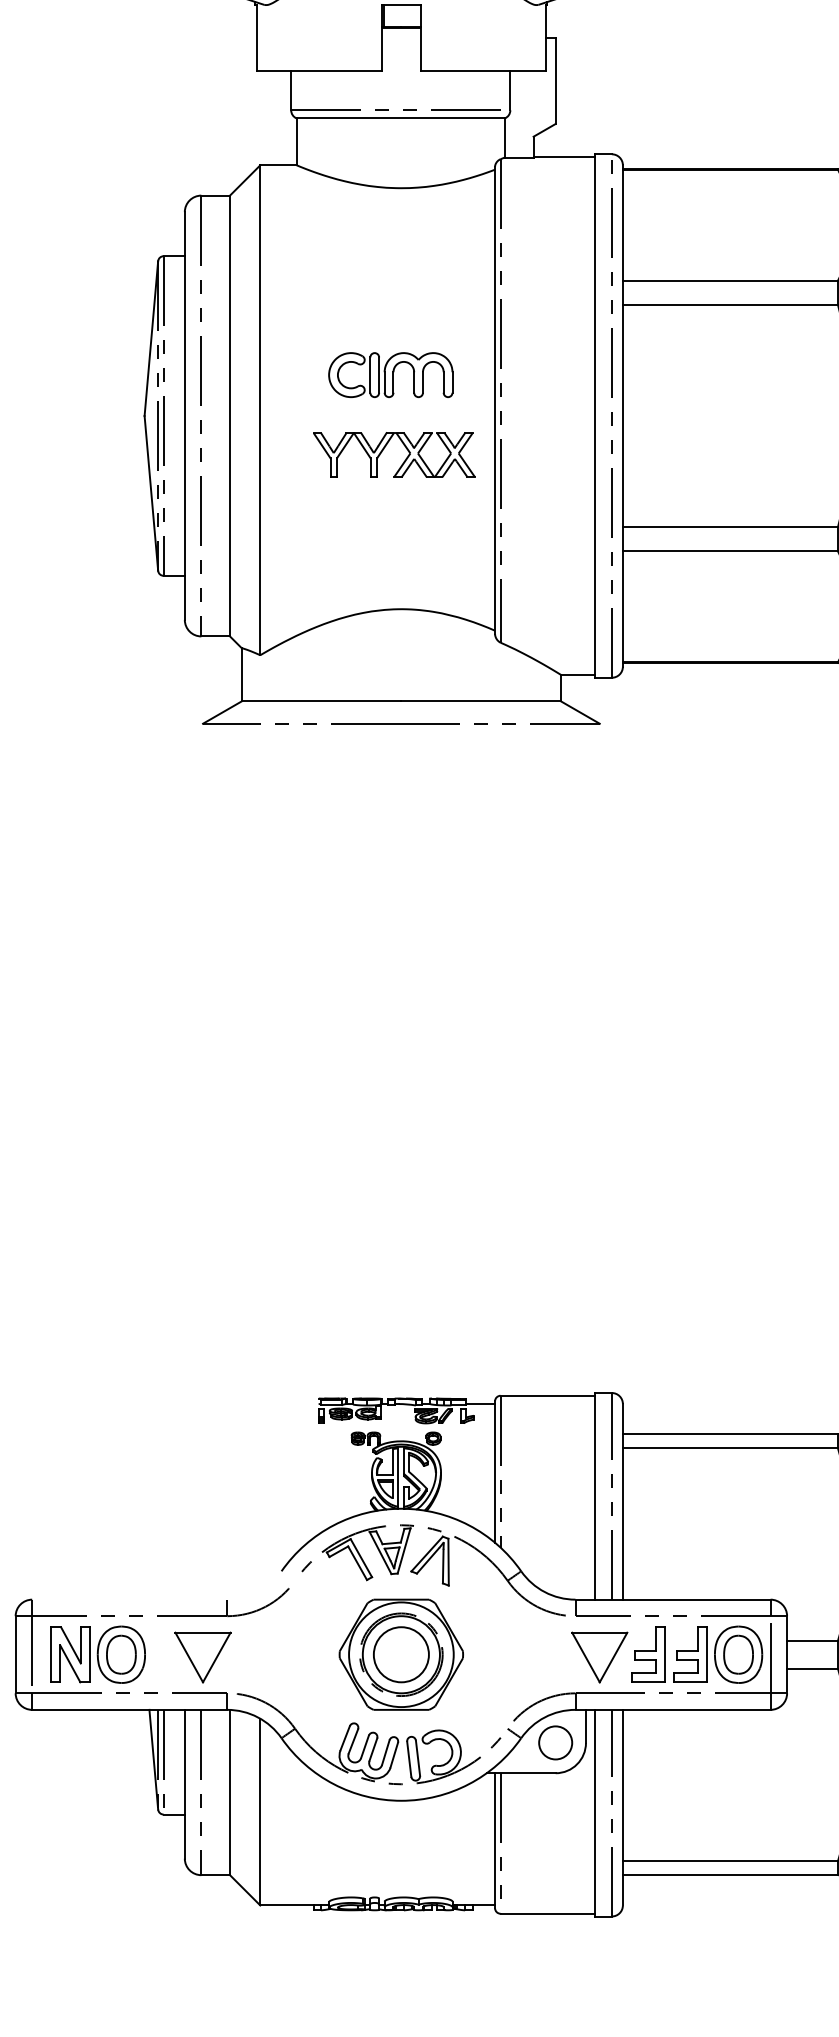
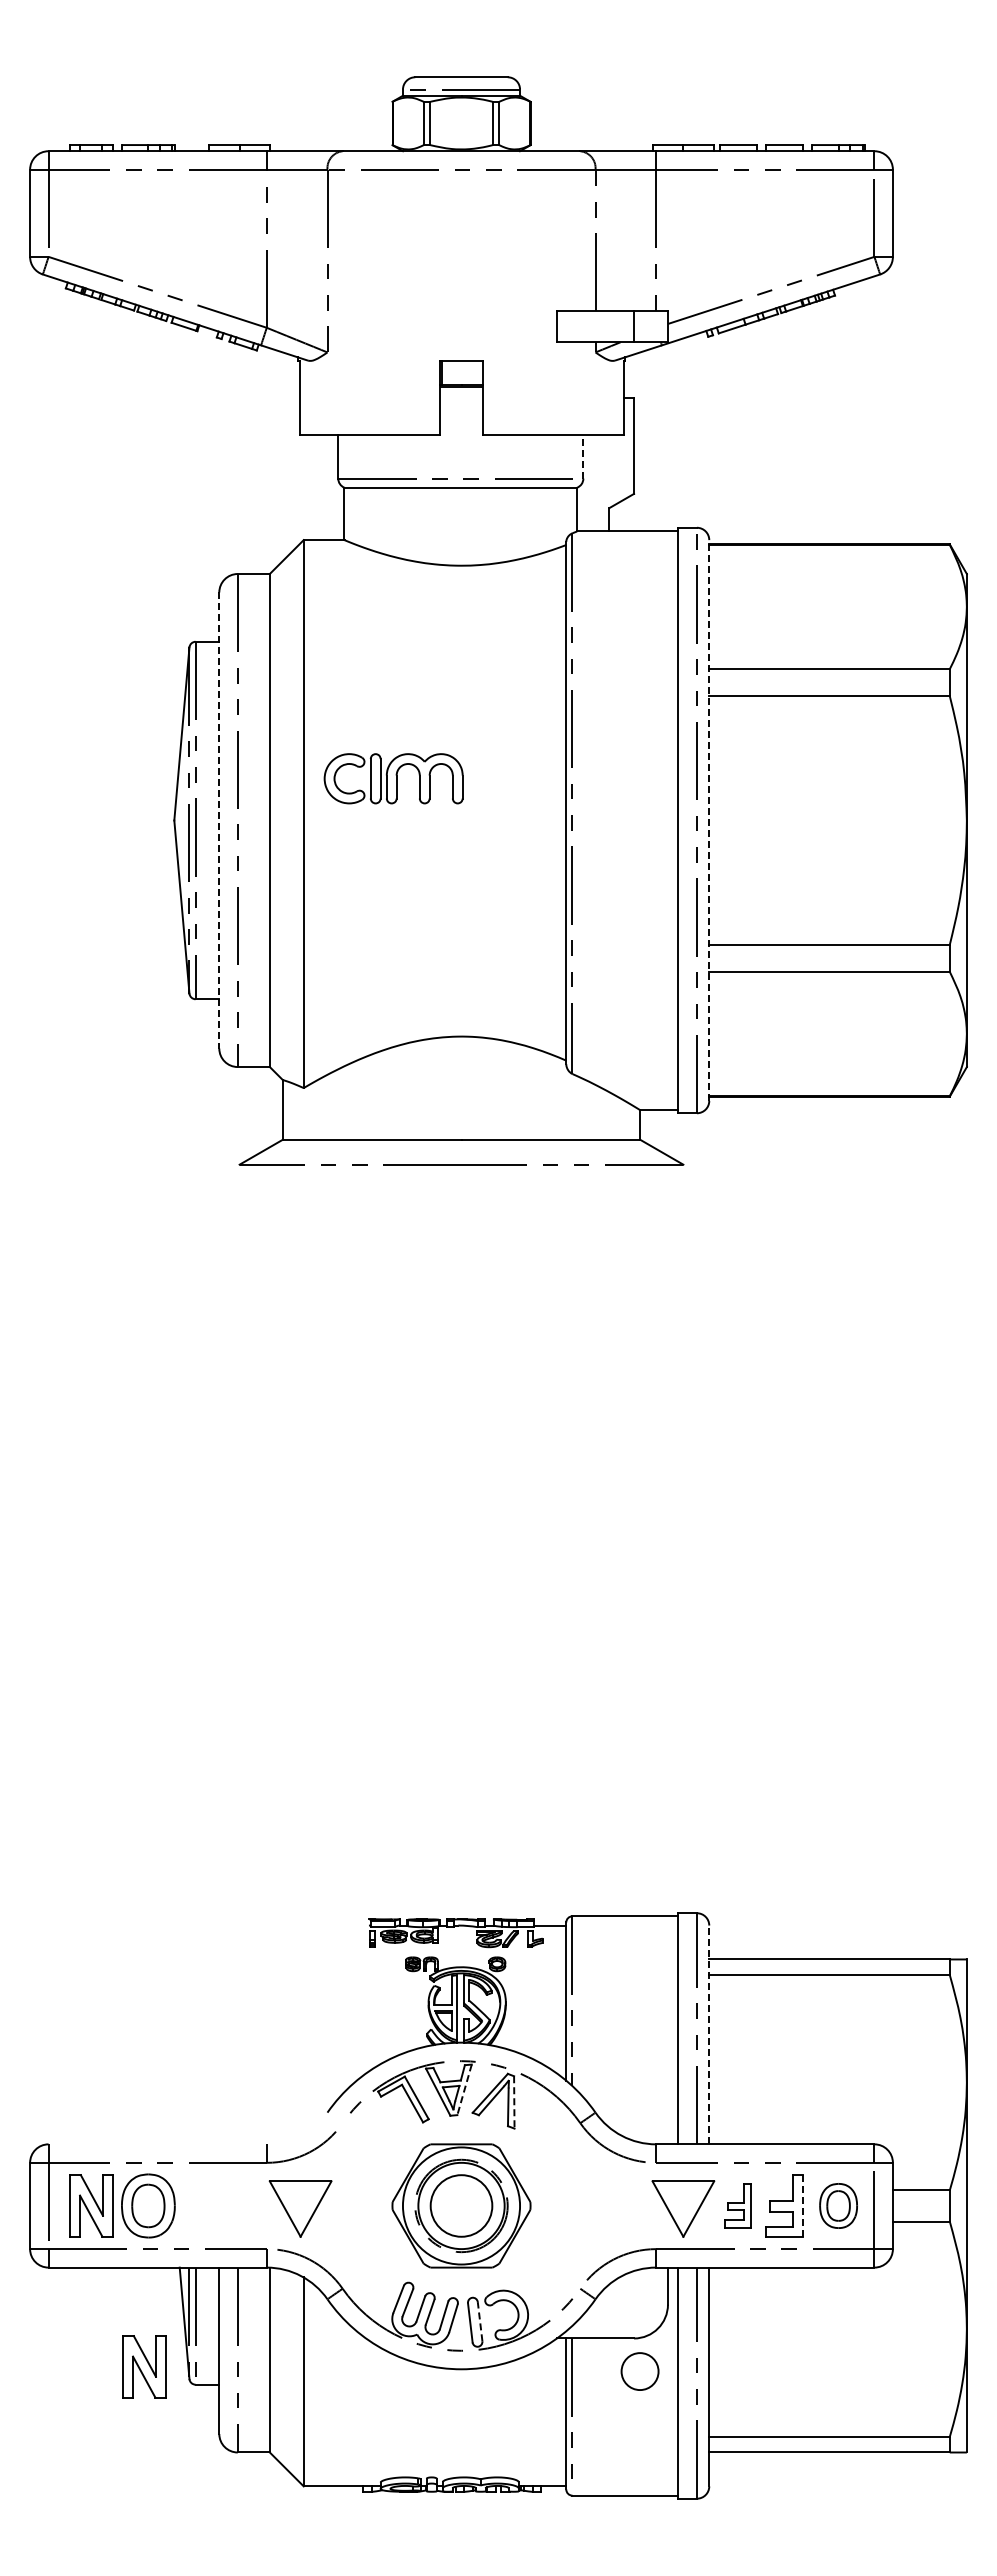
line: (510, 90) -> (583, 456), solid -> dashed
part: (390, 374) -> (393, 778), moved
line: (185, 416) -> (219, 821), solid -> dashed
line: (623, 416) -> (709, 820), solid -> dashed
part: (385, 448) -> (443, 856), removed
line: (623, 1501) -> (709, 2034), solid -> dashed
line: (404, 1551) -> (464, 2090), solid -> dashed
line: (448, 1562) -> (514, 2102), solid -> dashed
part: (649, 1654) -> (738, 2205), size x0.7
line: (707, 1654) -> (803, 2205), solid -> dashed
part: (738, 1654) -> (838, 2205), size x0.7
part: (202, 1657) -> (300, 2208), moved
circle: (555, 1742) -> (639, 2371), moved
line: (418, 1758) -> (480, 2321), solid -> dashed
part: (117, 1798) -> (144, 2366), added

